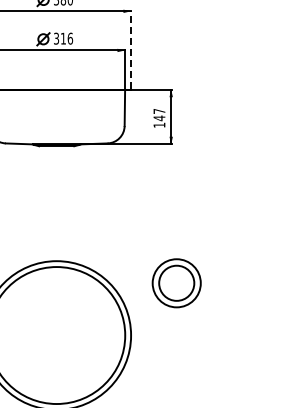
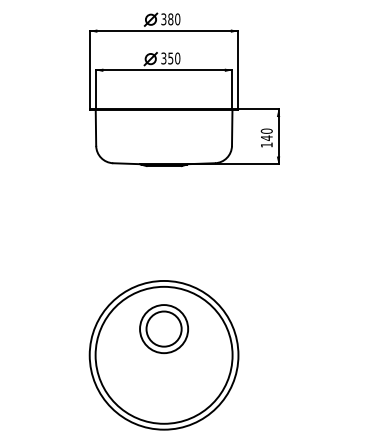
text: (67, 38) -> (174, 58), 316 -> 350
line: (131, 49) -> (238, 69), dashed -> solid
text: (159, 110) -> (266, 130), 147 -> 140
part: (176, 283) -> (163, 329), moved

